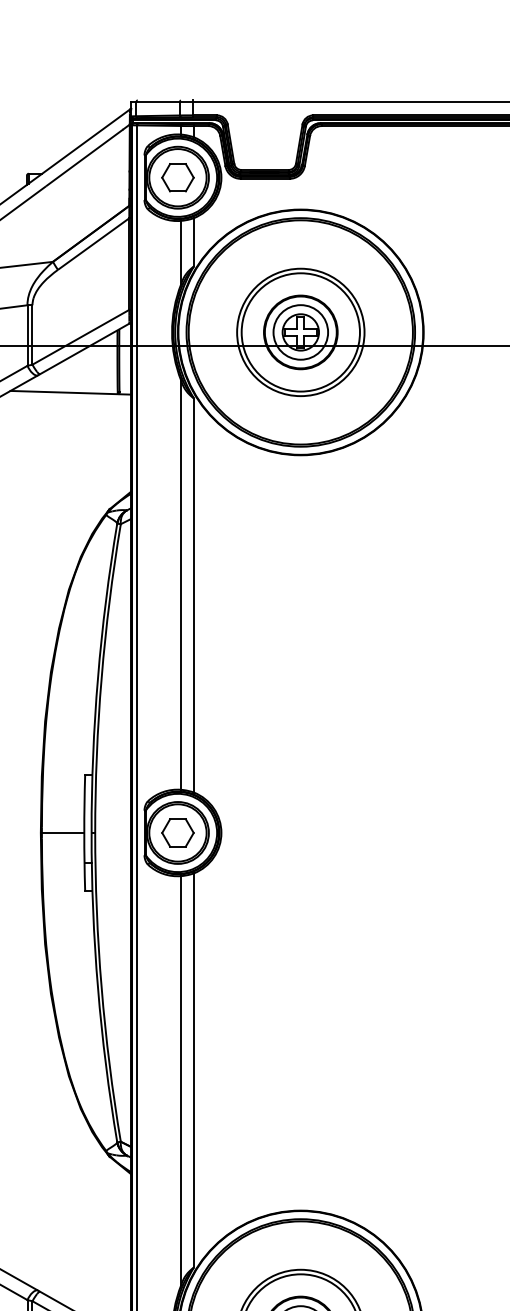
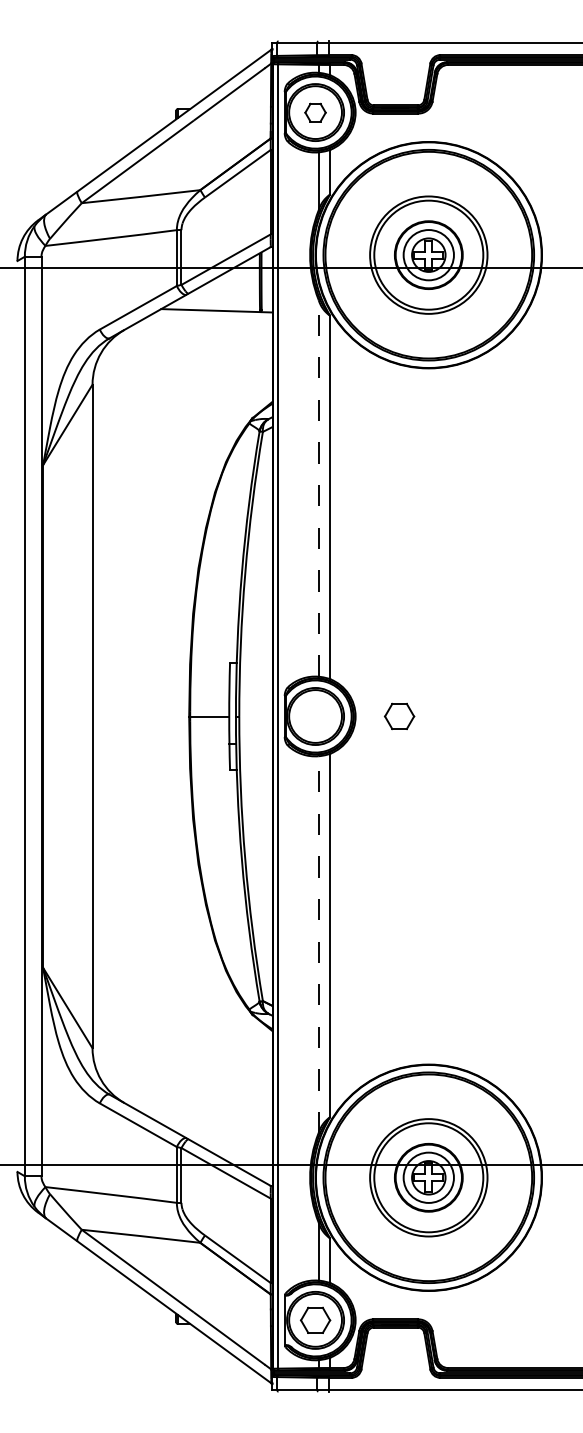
part: (177, 177) -> (315, 112), size x0.7
line: (181, 585) -> (318, 488), solid -> dashed
part: (177, 832) -> (399, 716), moved
line: (181, 1080) -> (318, 944), solid -> dashed

